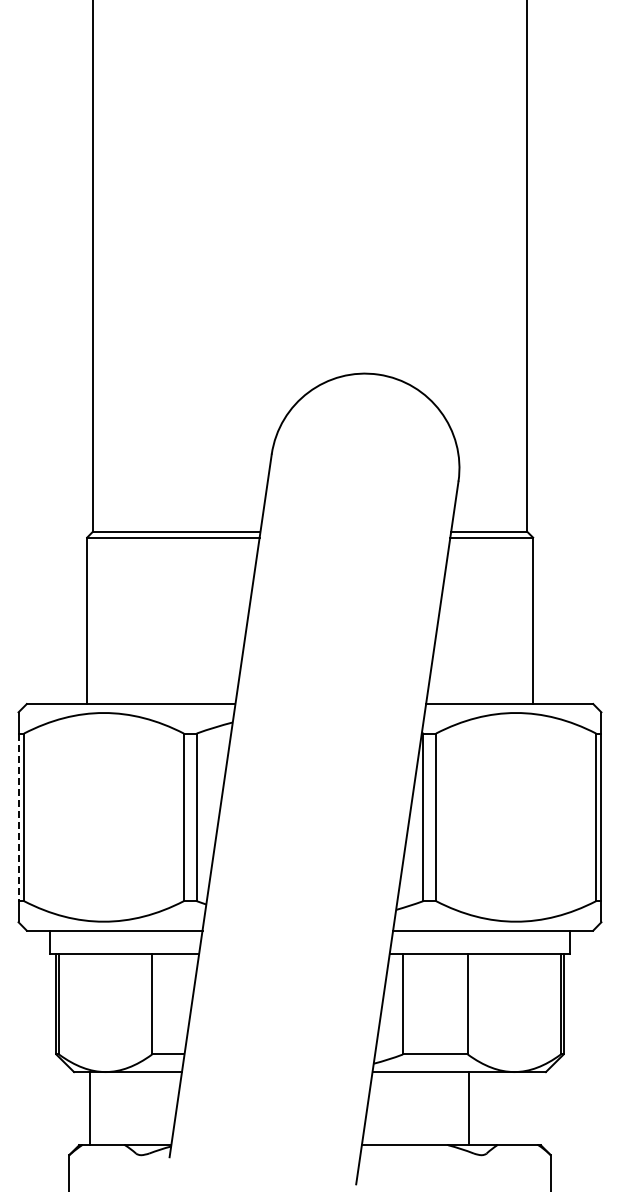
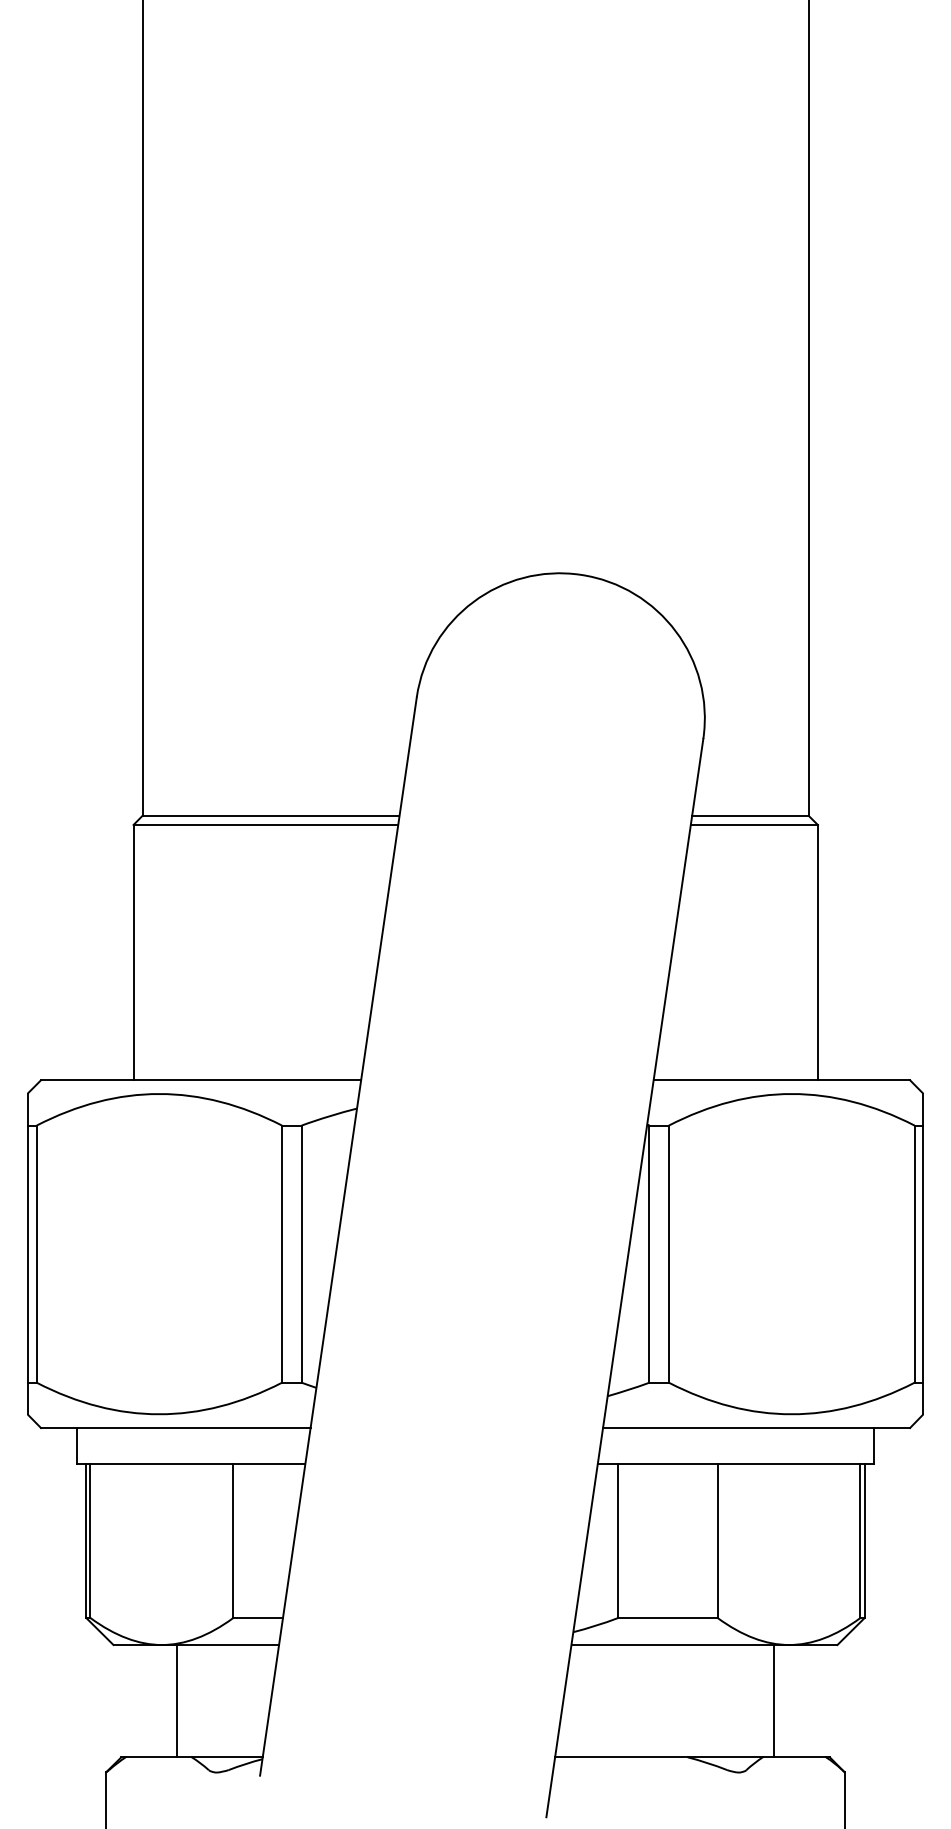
line: (18, 817) -> (28, 1254), dashed -> solid
line: (90, 1108) -> (177, 1700), moved
line: (468, 1108) -> (773, 1700), moved

